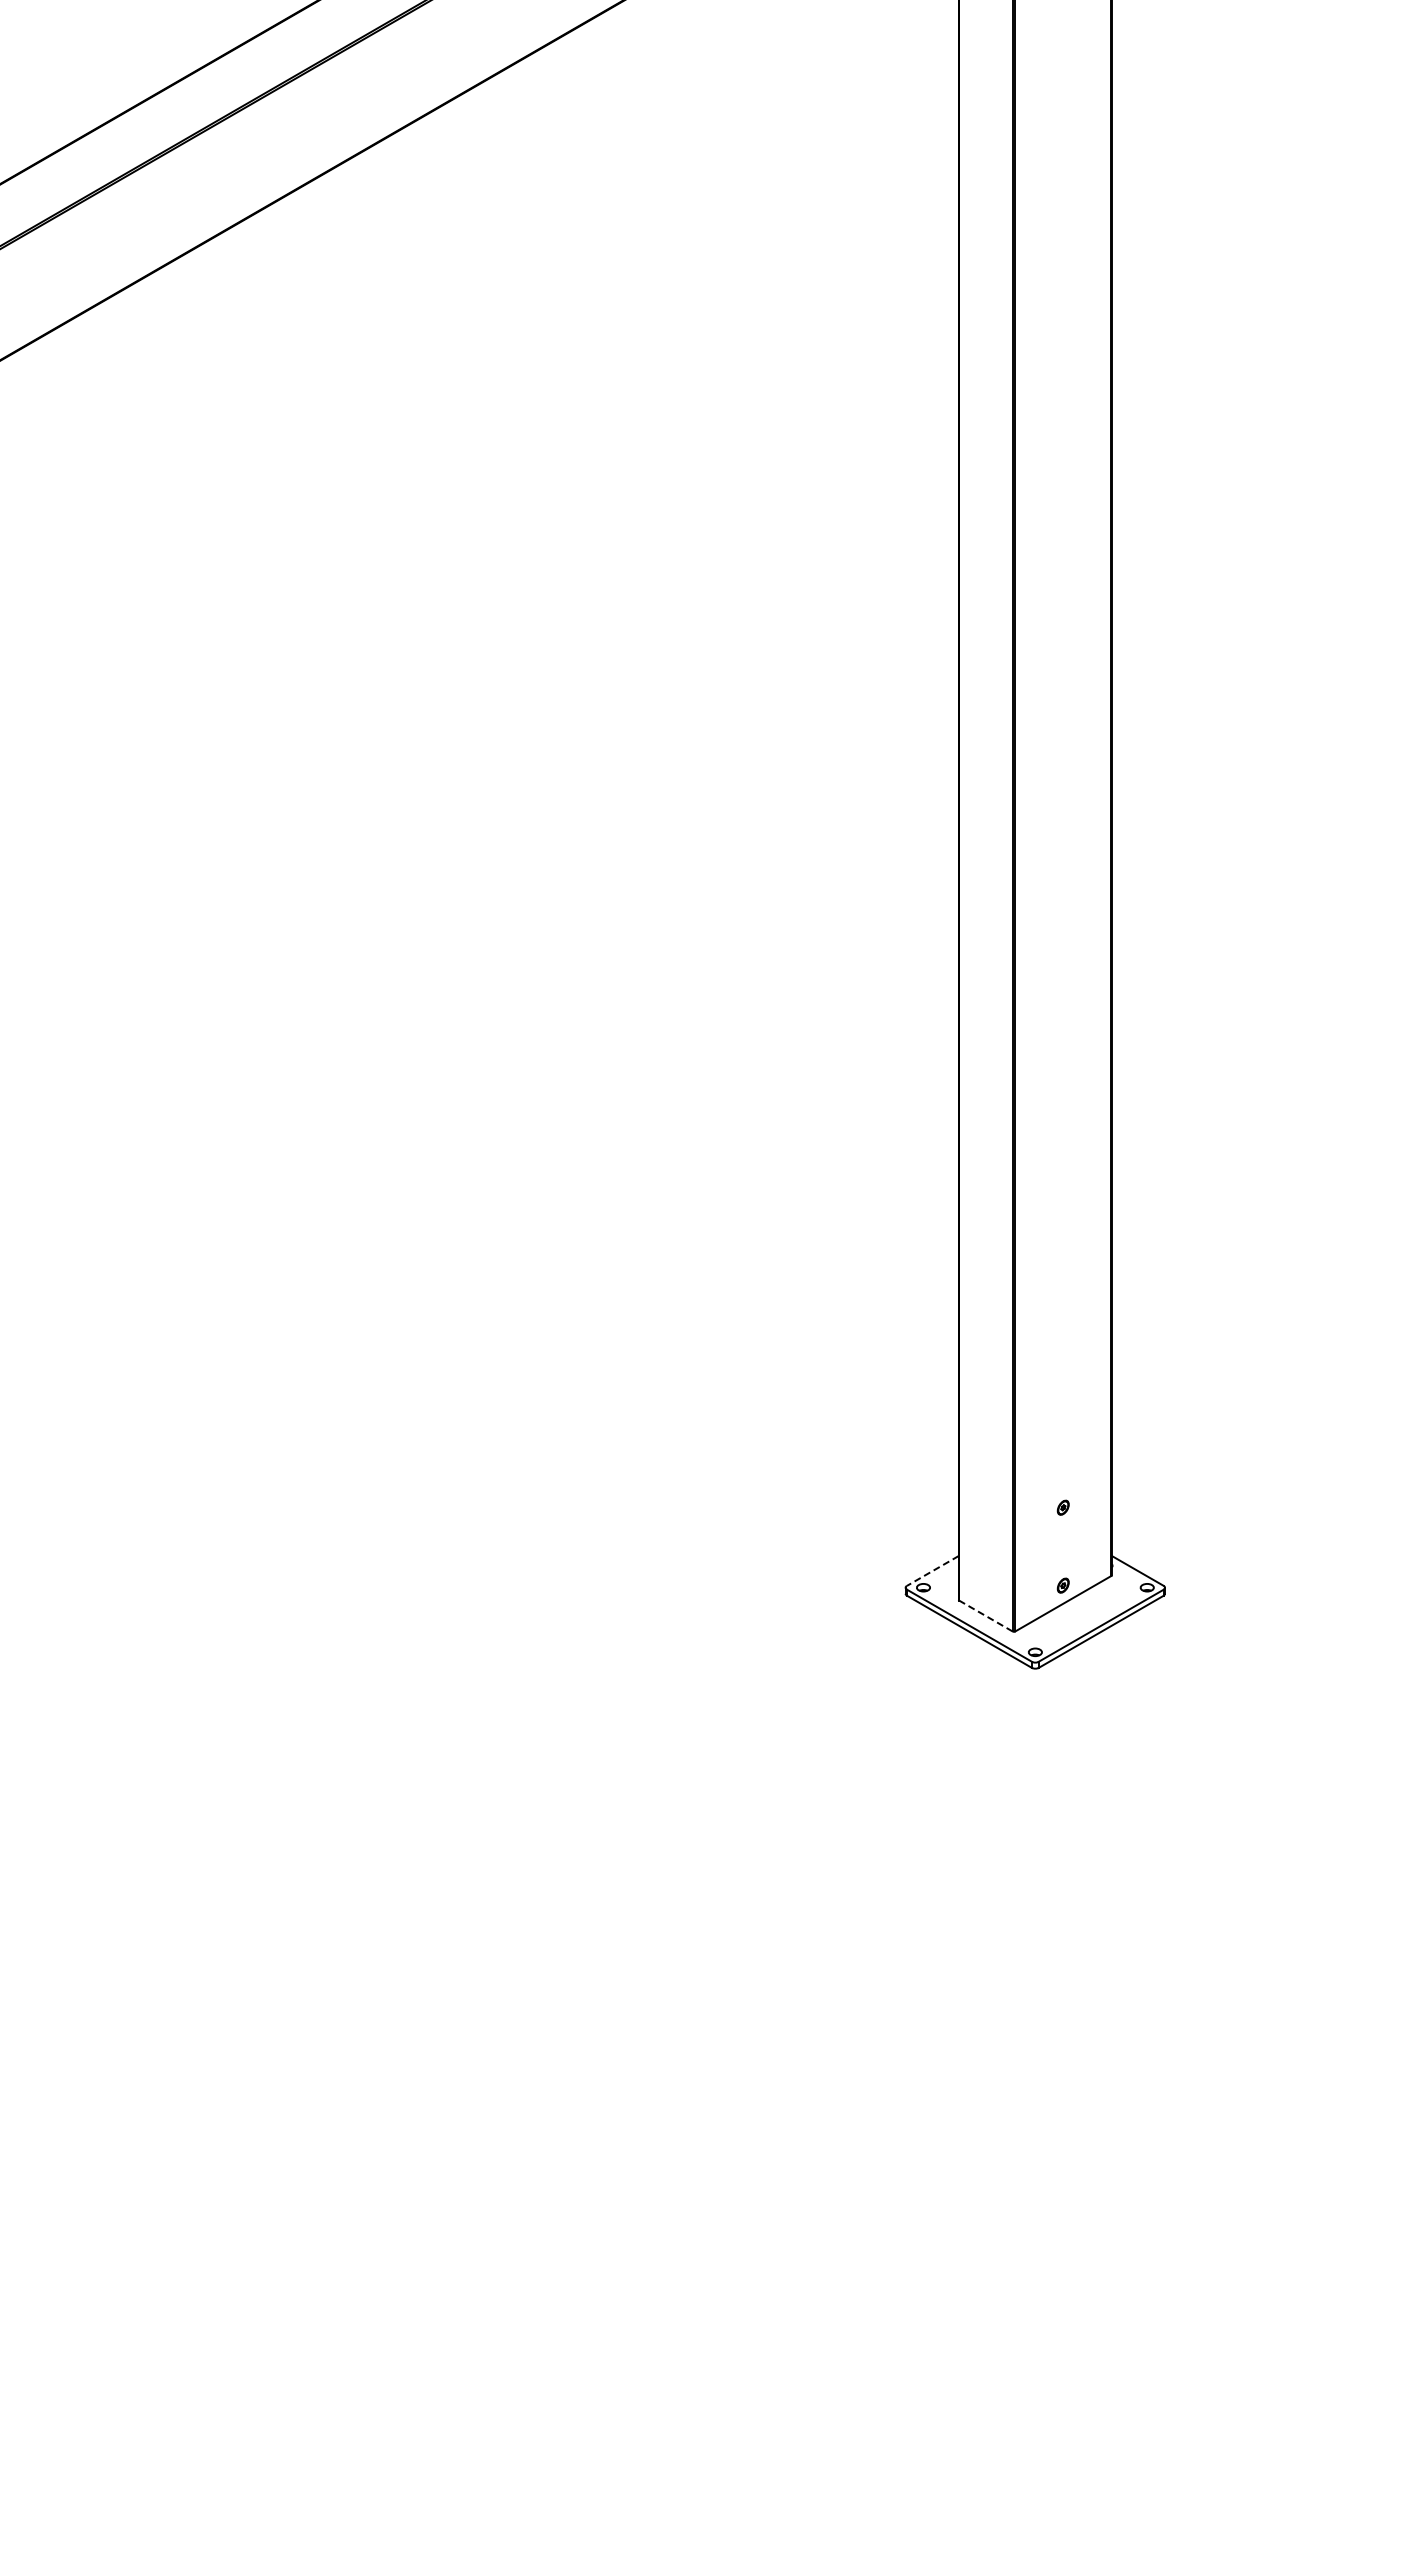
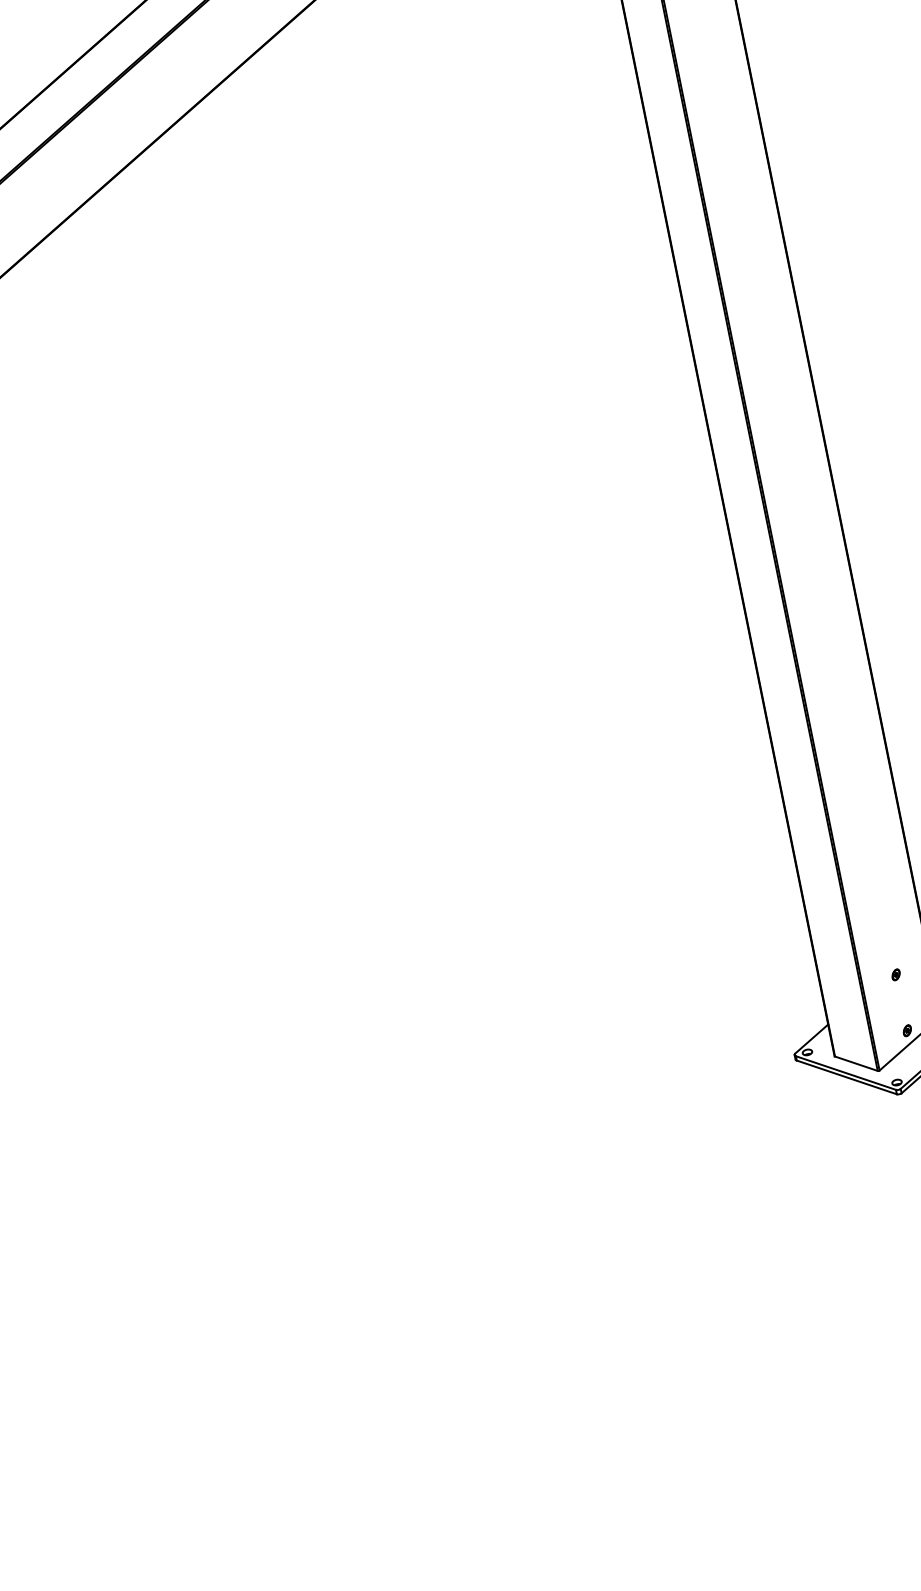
line: (932, 1570) -> (811, 1038), dashed -> solid
line: (986, 1616) -> (856, 1063), dashed -> solid

